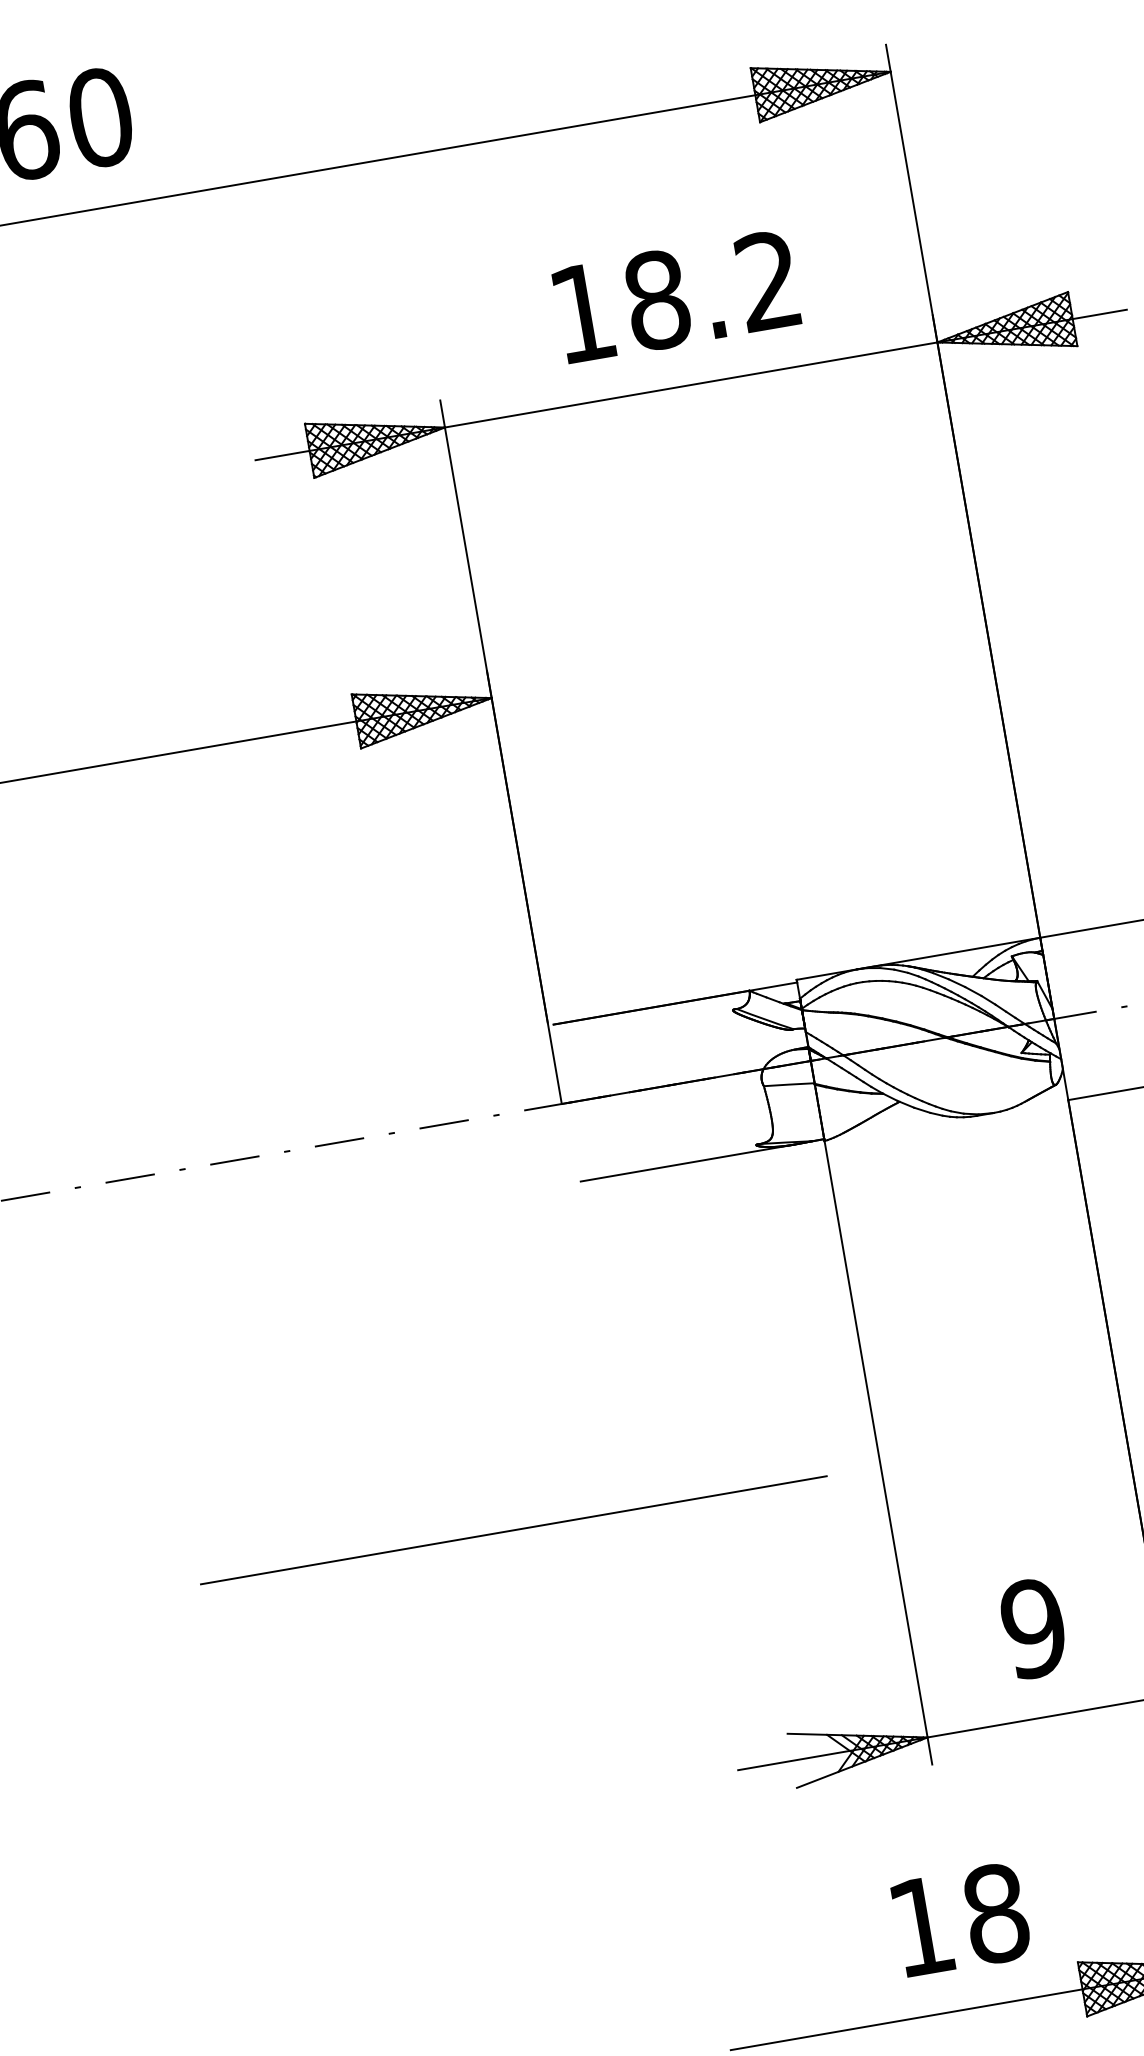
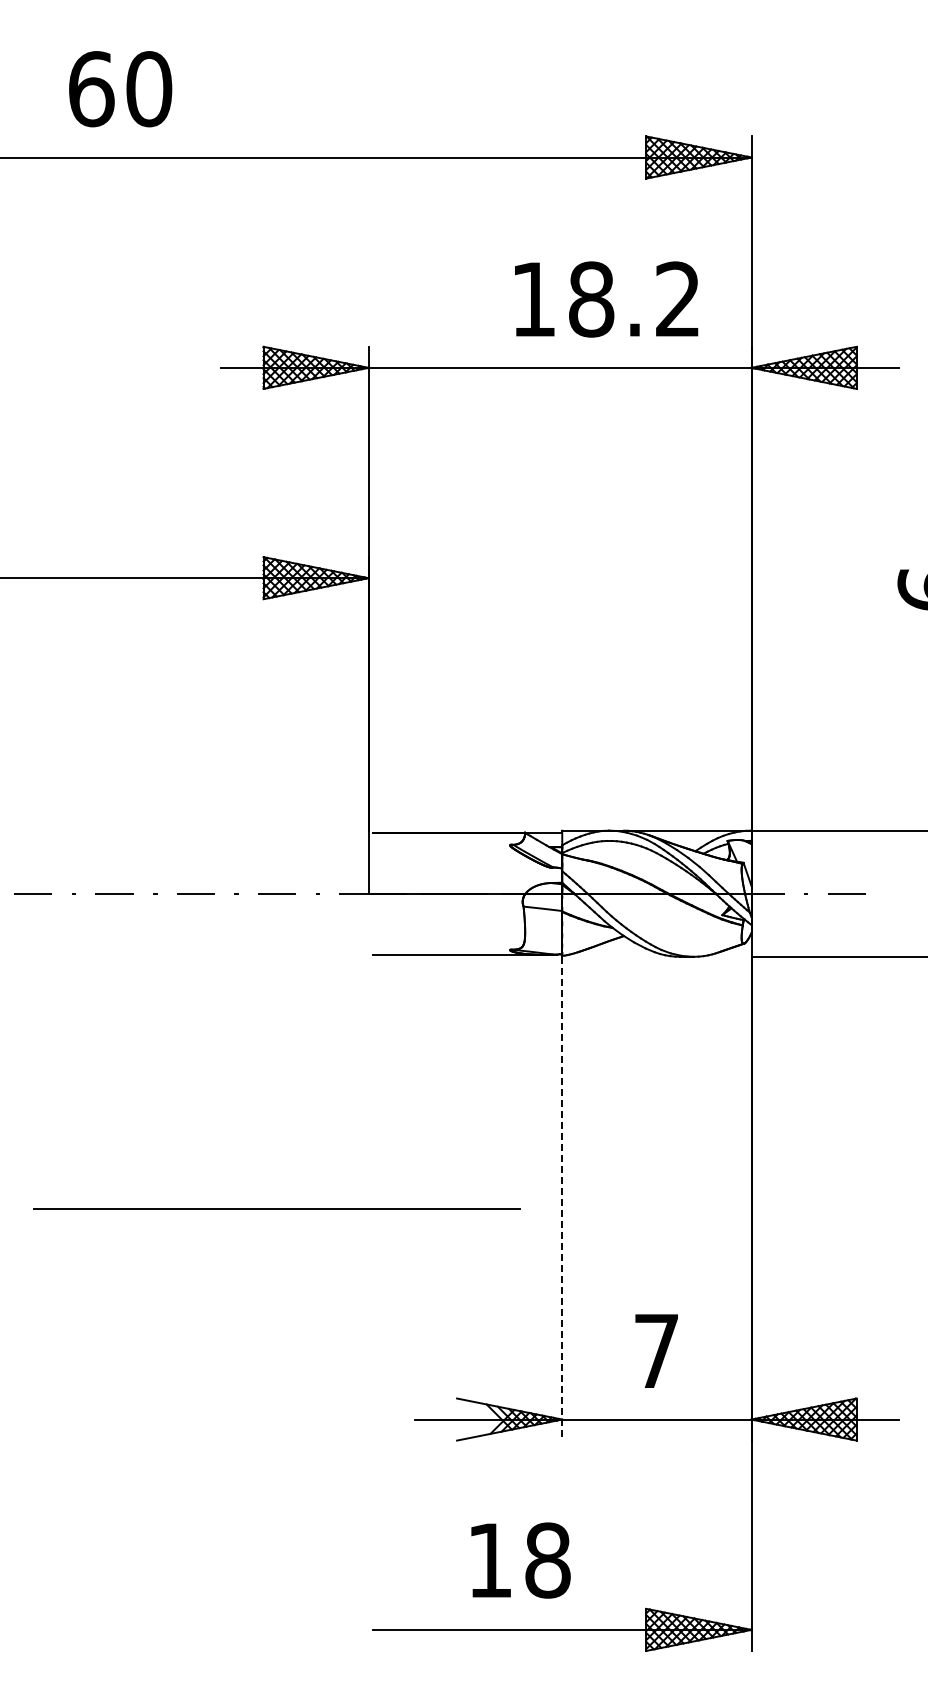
text: (676, 296) -> (606, 299), moved
line: (878, 1453) -> (562, 1198), solid -> dashed
text: (1033, 1628) -> (656, 1351), 9 -> 7
text: (960, 1919) -> (520, 1560), moved

